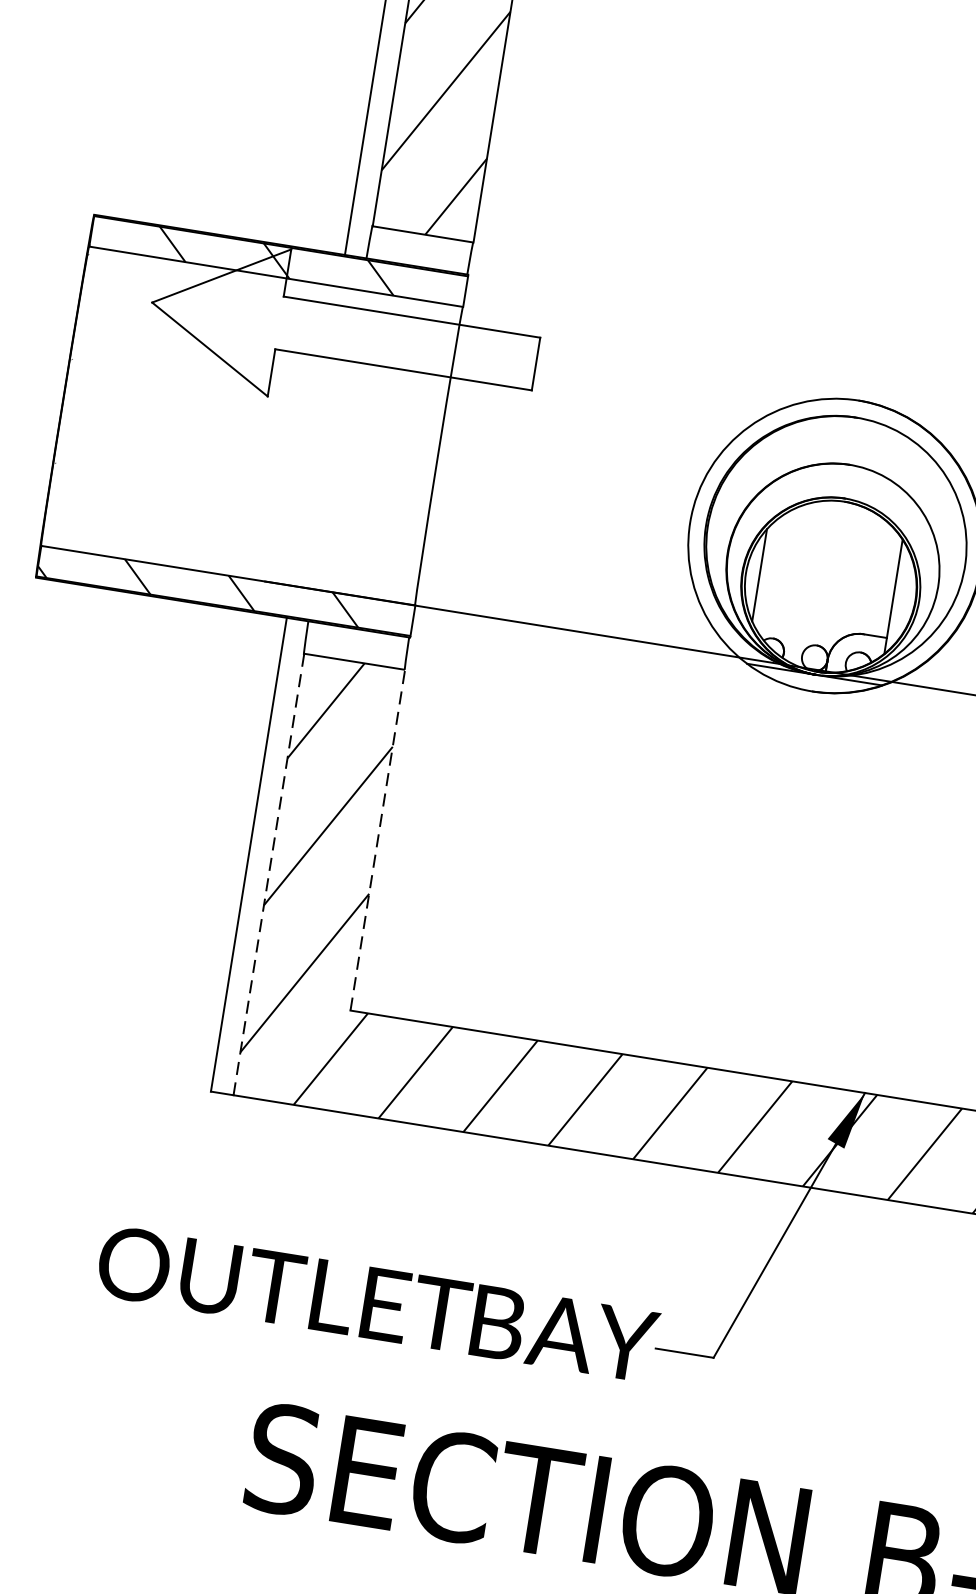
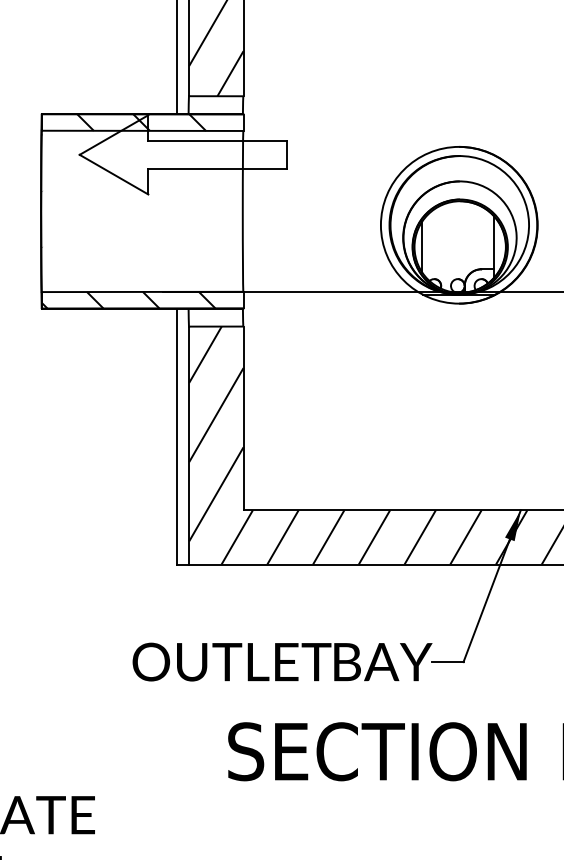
line: (377, 840) -> (243, 418), dashed -> solid
line: (269, 874) -> (189, 445), dashed -> solid

